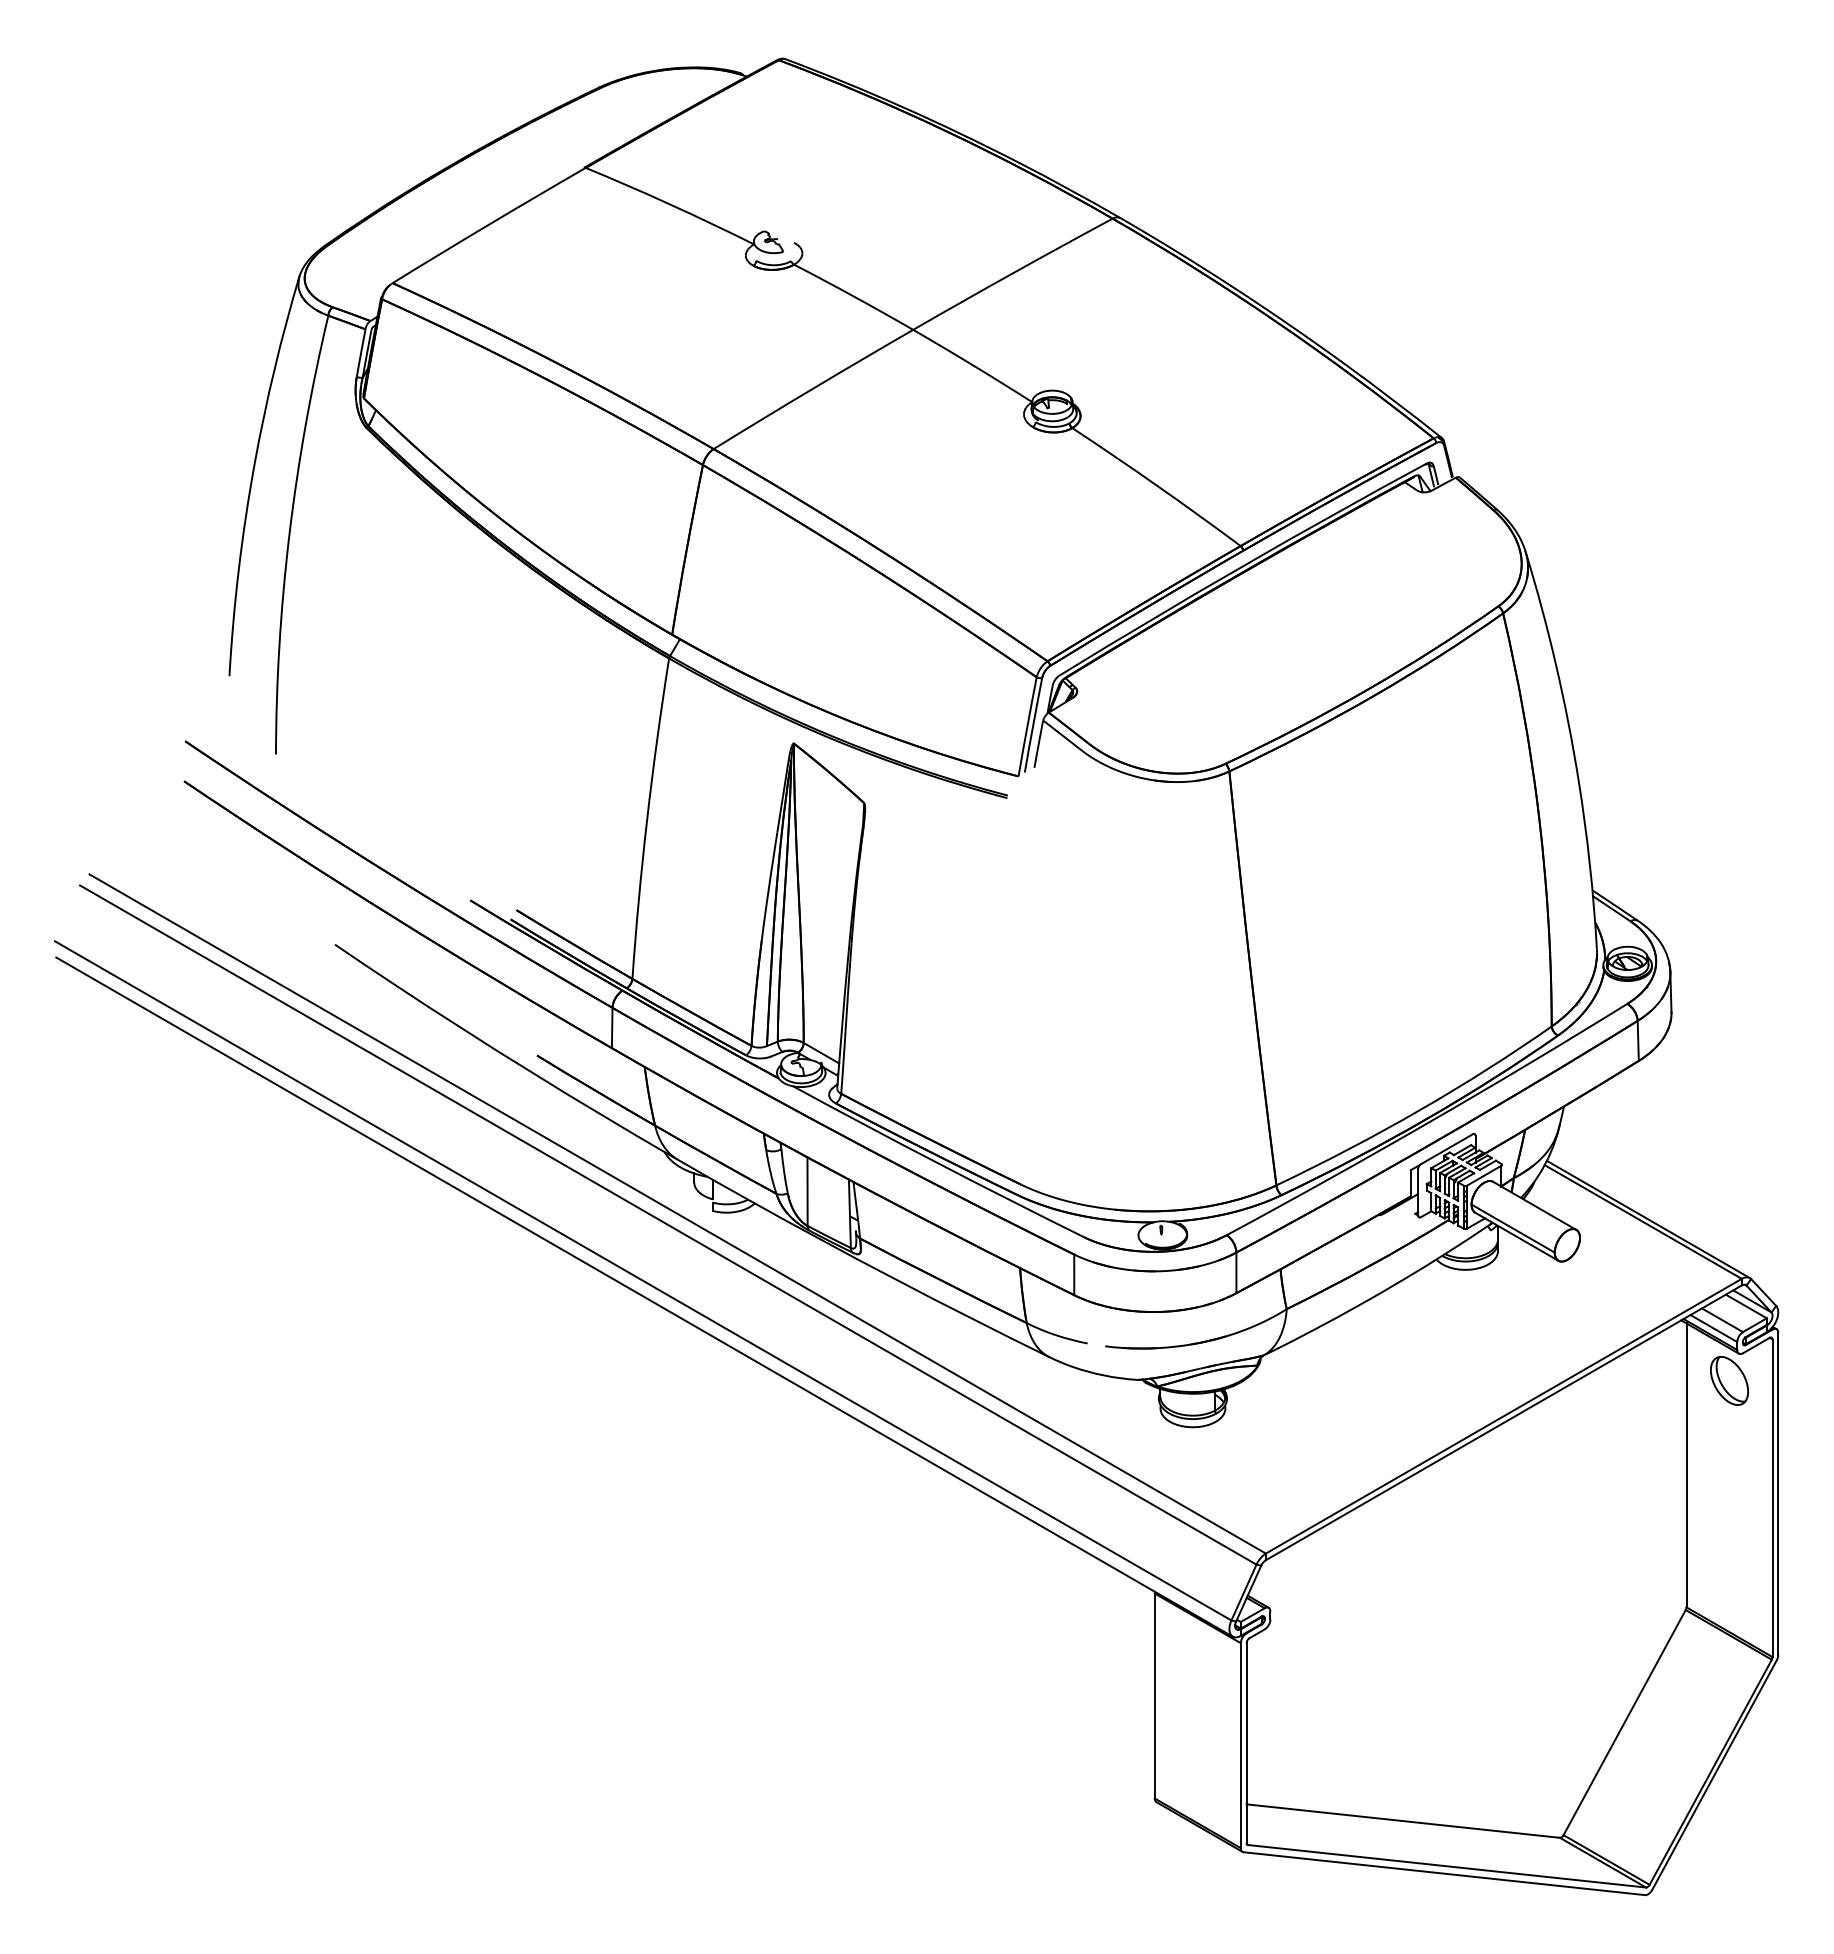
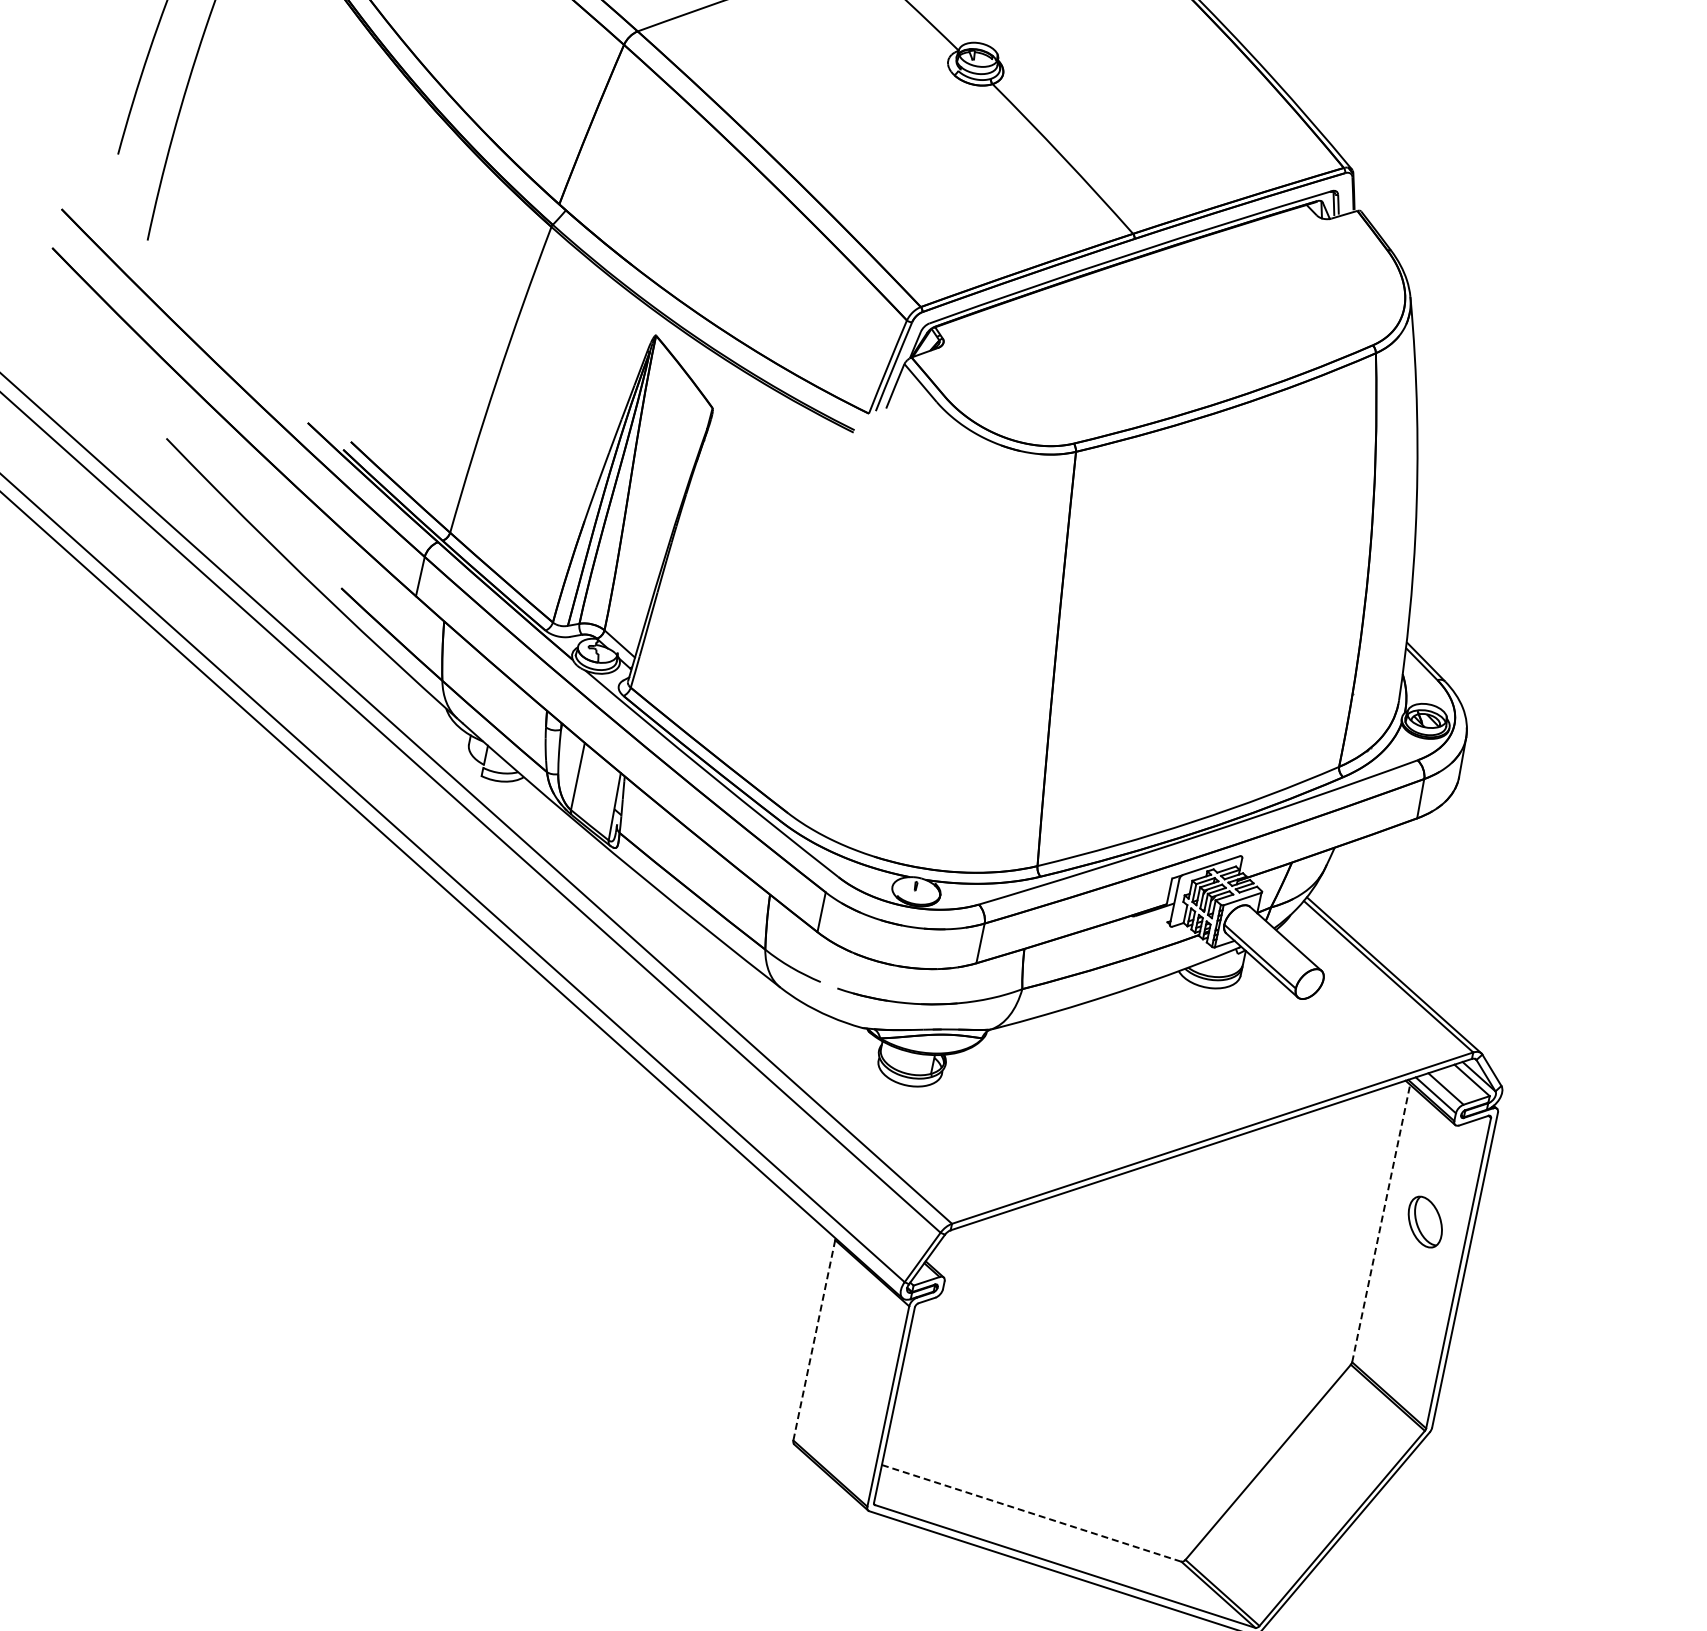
part: (1729, 1380) -> (1425, 1221), moved
line: (1686, 1465) -> (1381, 1223), solid -> dashed
line: (1154, 1695) -> (814, 1339), solid -> dashed
line: (1403, 1821) -> (1031, 1513), solid -> dashed

